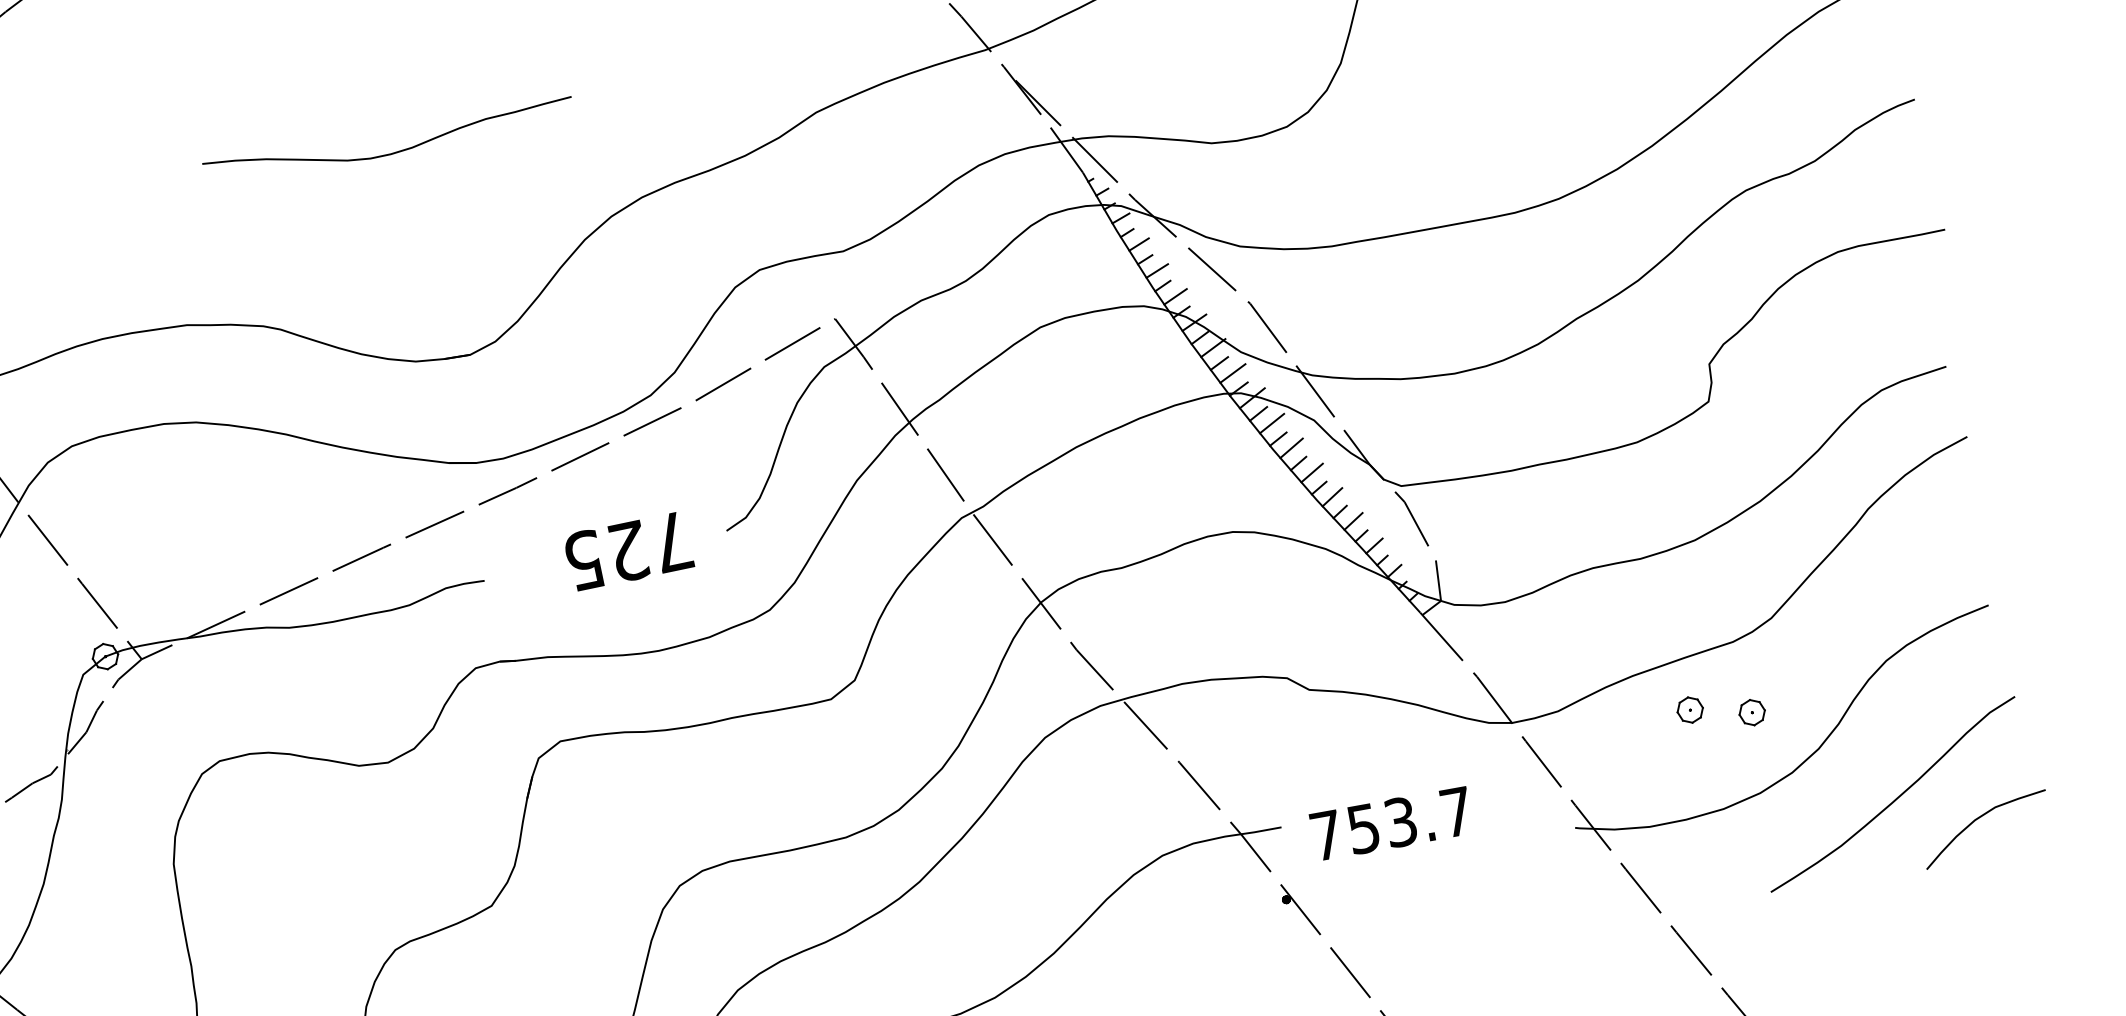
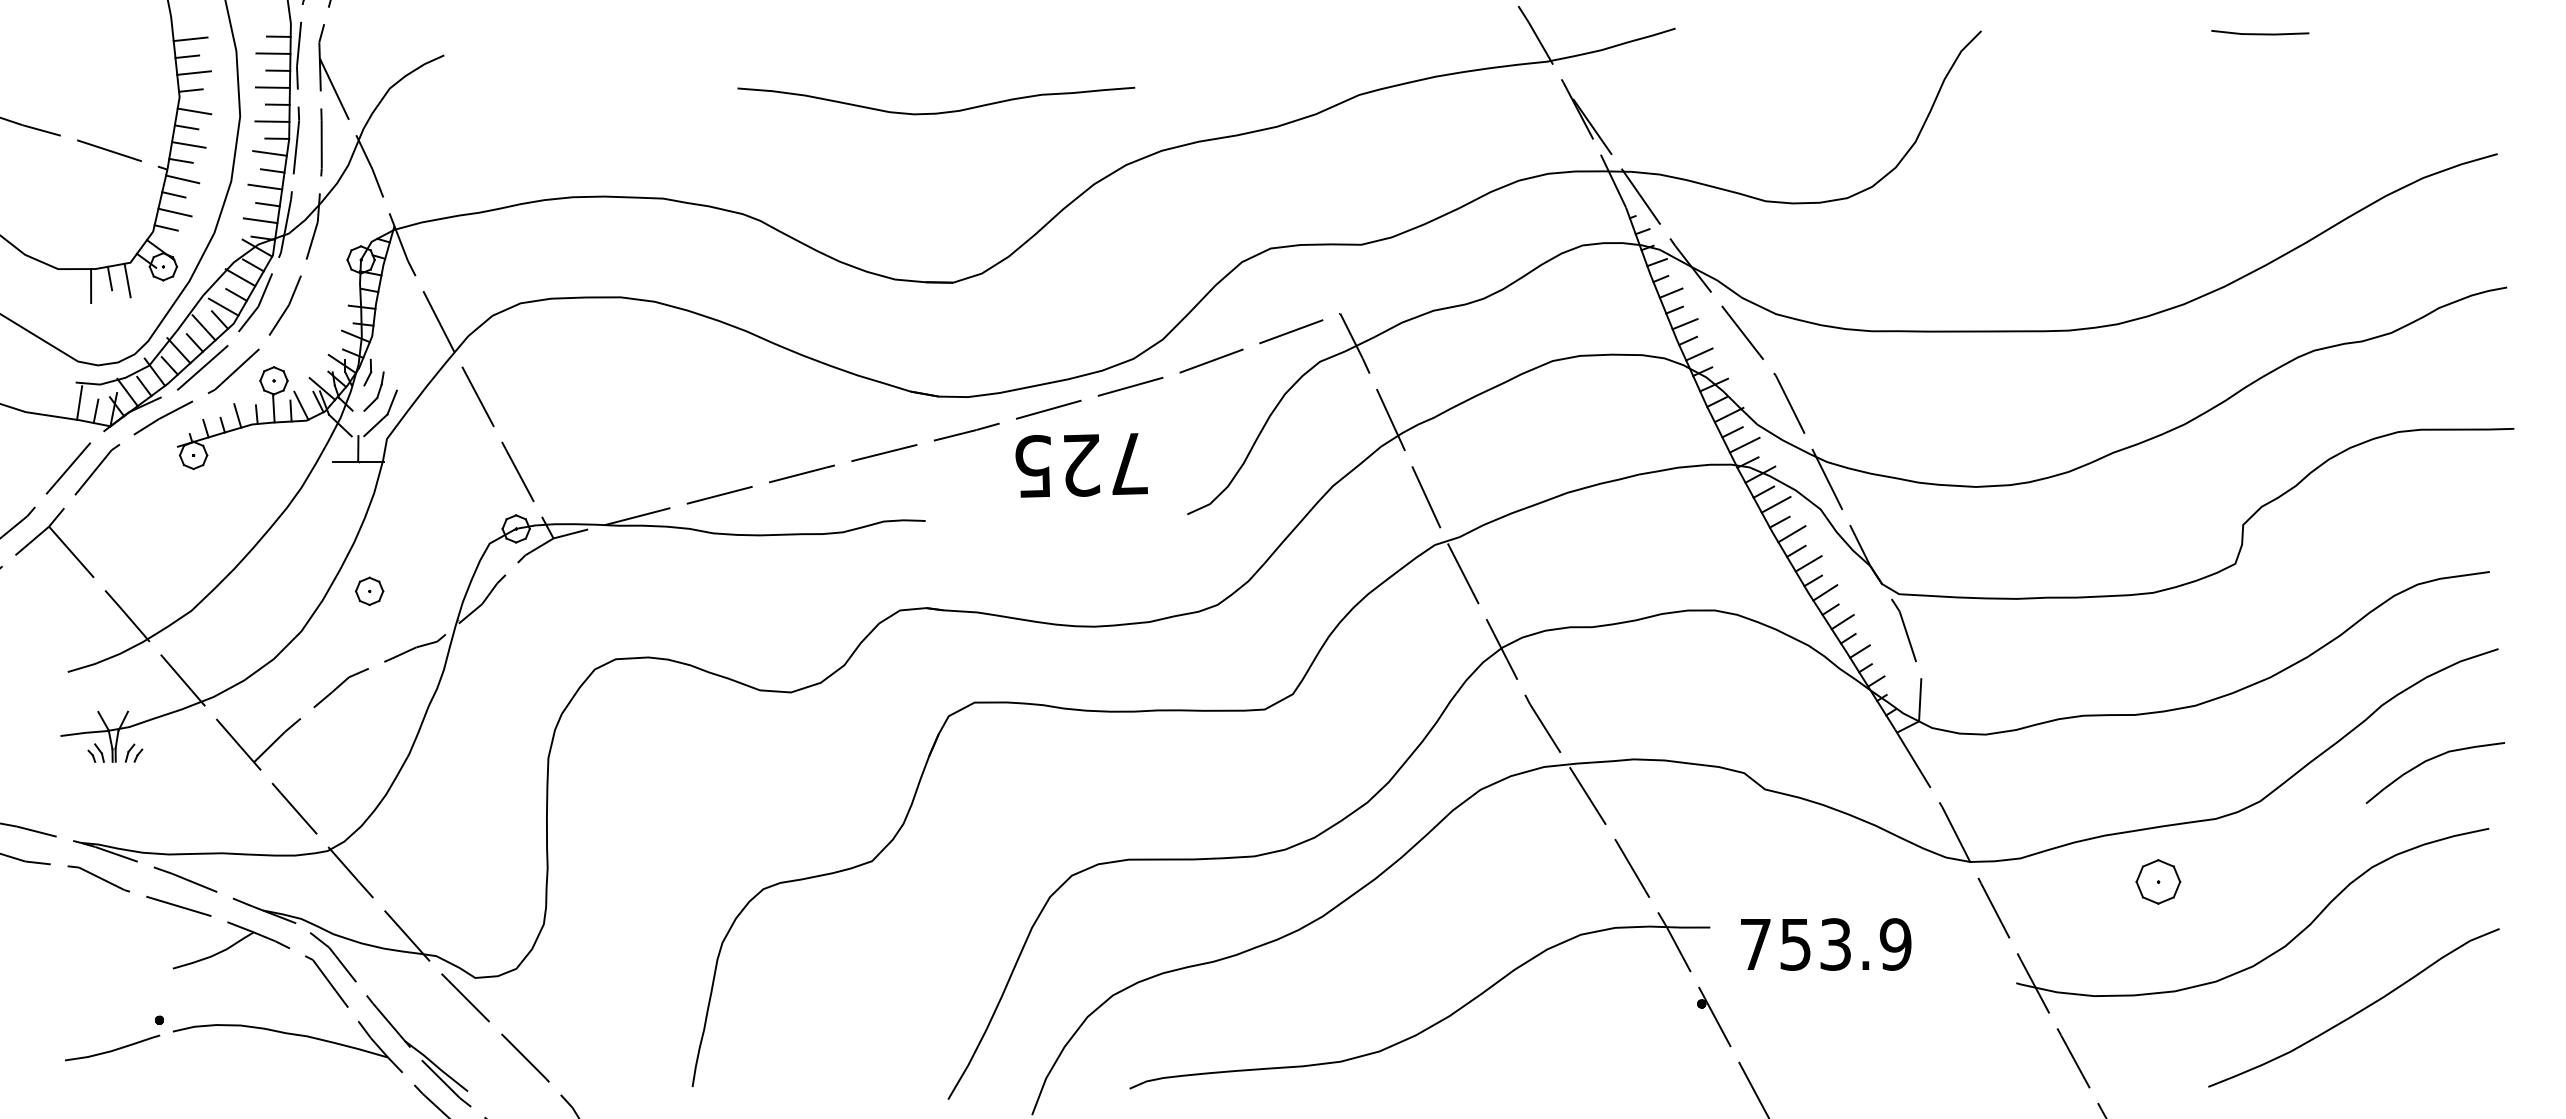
curve: (391, 153) -> (936, 112), moved
text: (628, 551) -> (1081, 465), moved
part: (1690, 709) -> (2158, 881), size x1.6
part: (1752, 711) -> (2222, 895), removed
text: (1456, 812) -> (1895, 944), 753.7 -> 753.9
curve: (1979, 818) -> (2430, 760), moved

